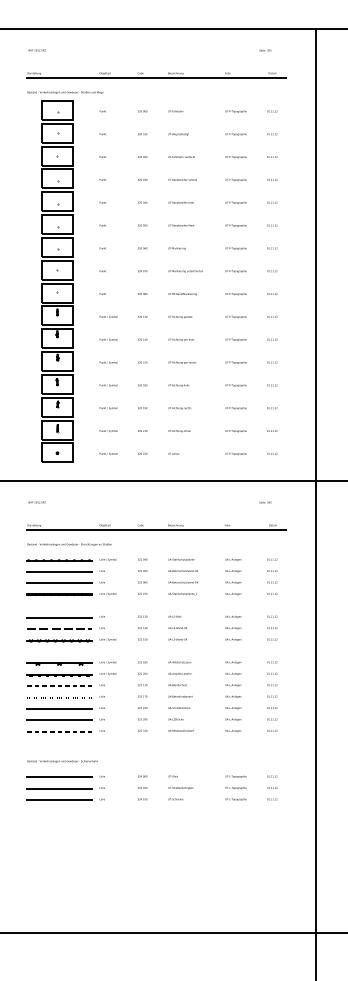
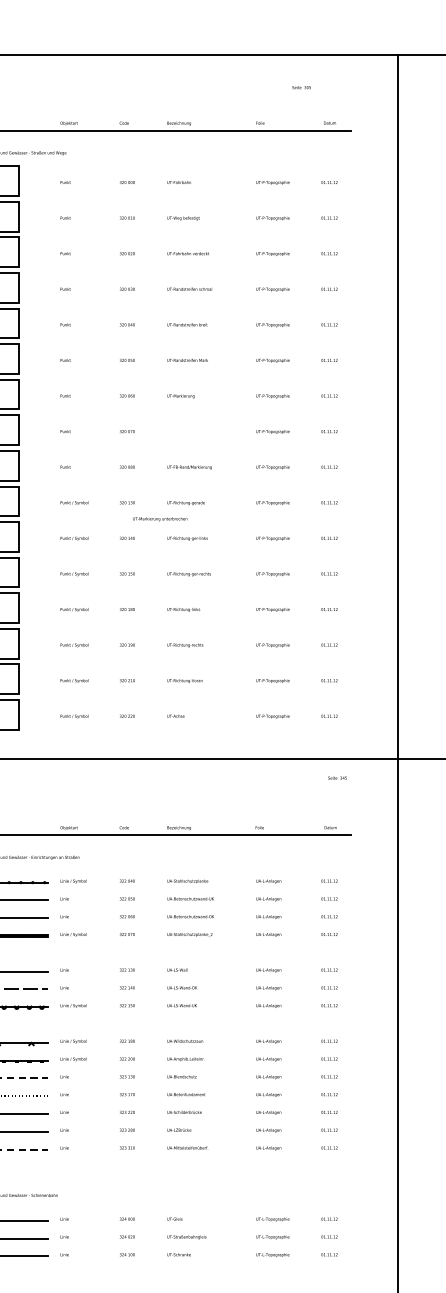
text: (265, 50) -> (301, 87), moved
text: (185, 271) -> (159, 519), moved
text: (265, 502) -> (337, 778), moved

